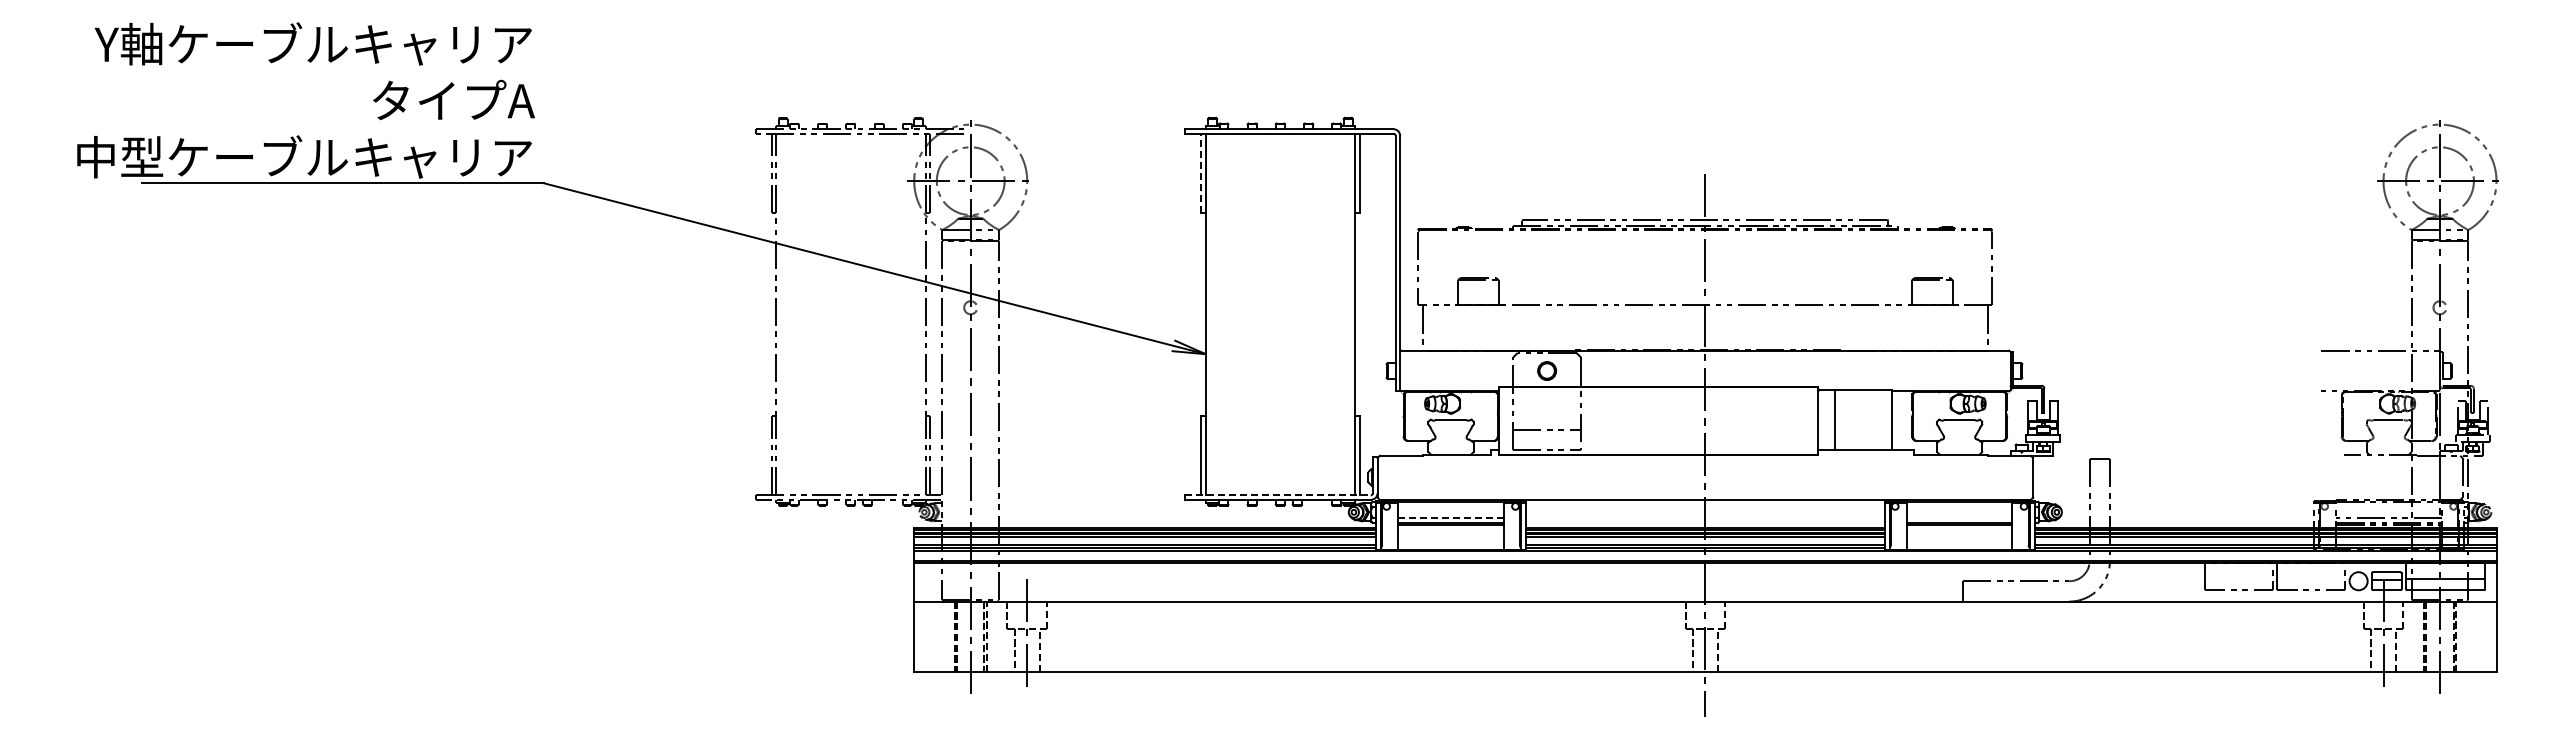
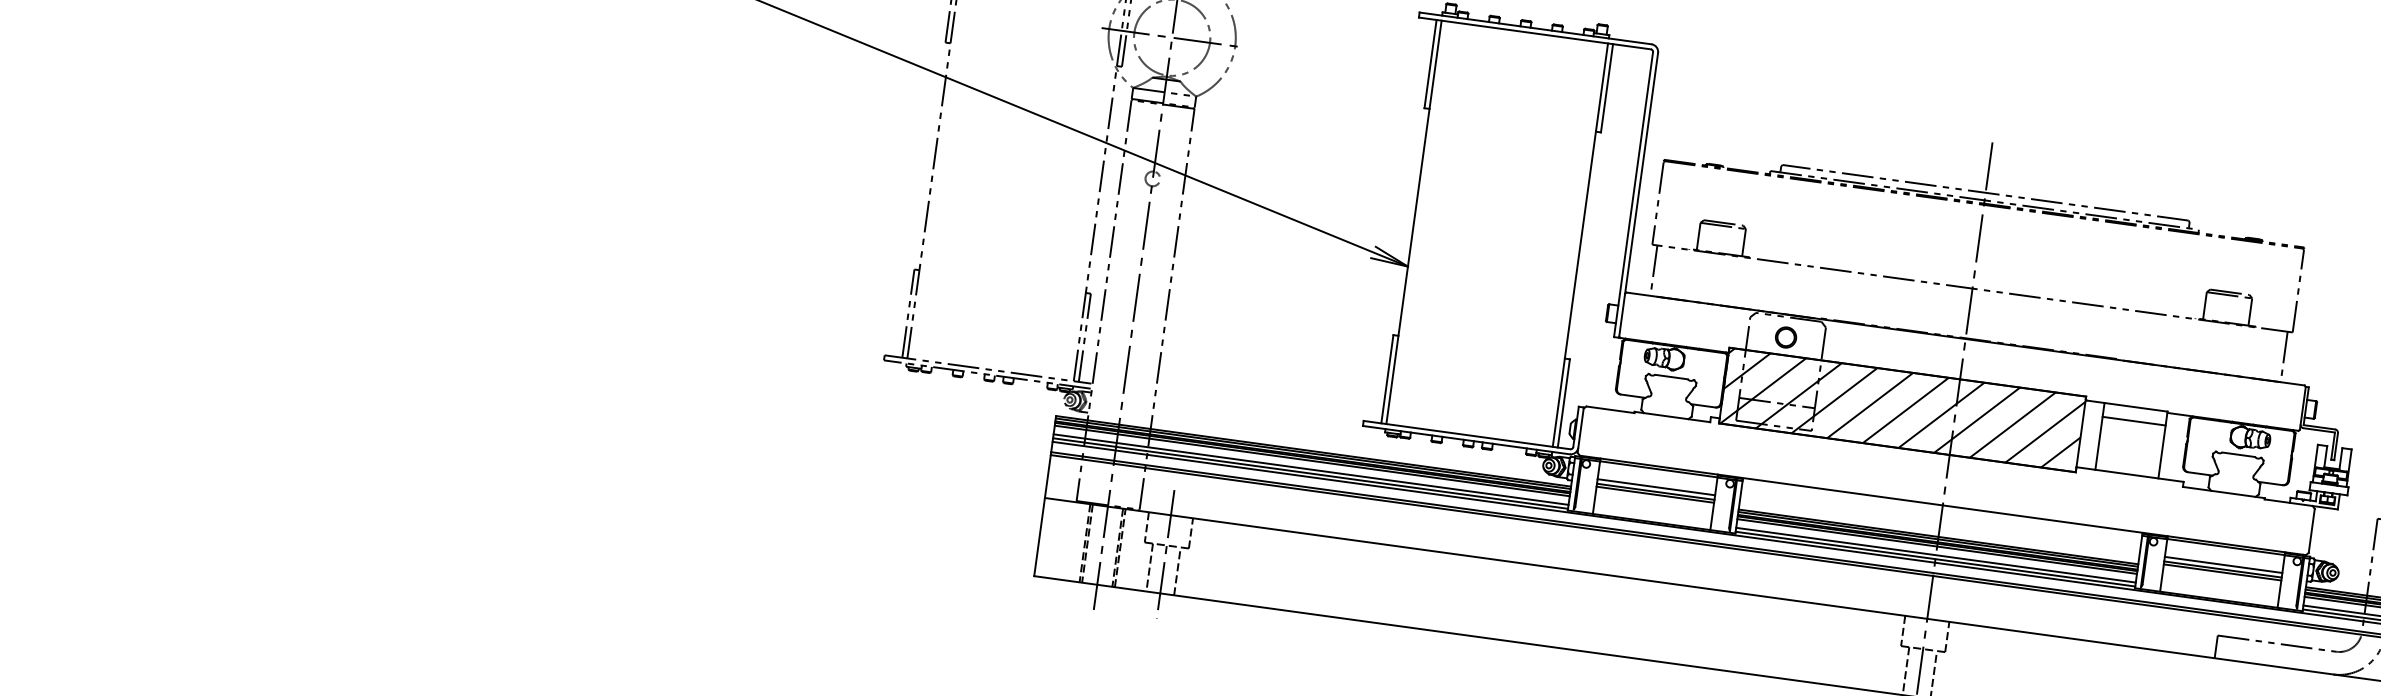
line: (1201, 173) -> (1430, 64), dashed -> solid
line: (1863, 402) -> (2134, 420), added
hatch: (1658, 420) -> (1902, 409), added
line: (1278, 495) -> (1467, 435), dashed -> solid
line: (1451, 518) -> (1656, 487), dashed -> solid
line: (1959, 518) -> (2223, 565), added

